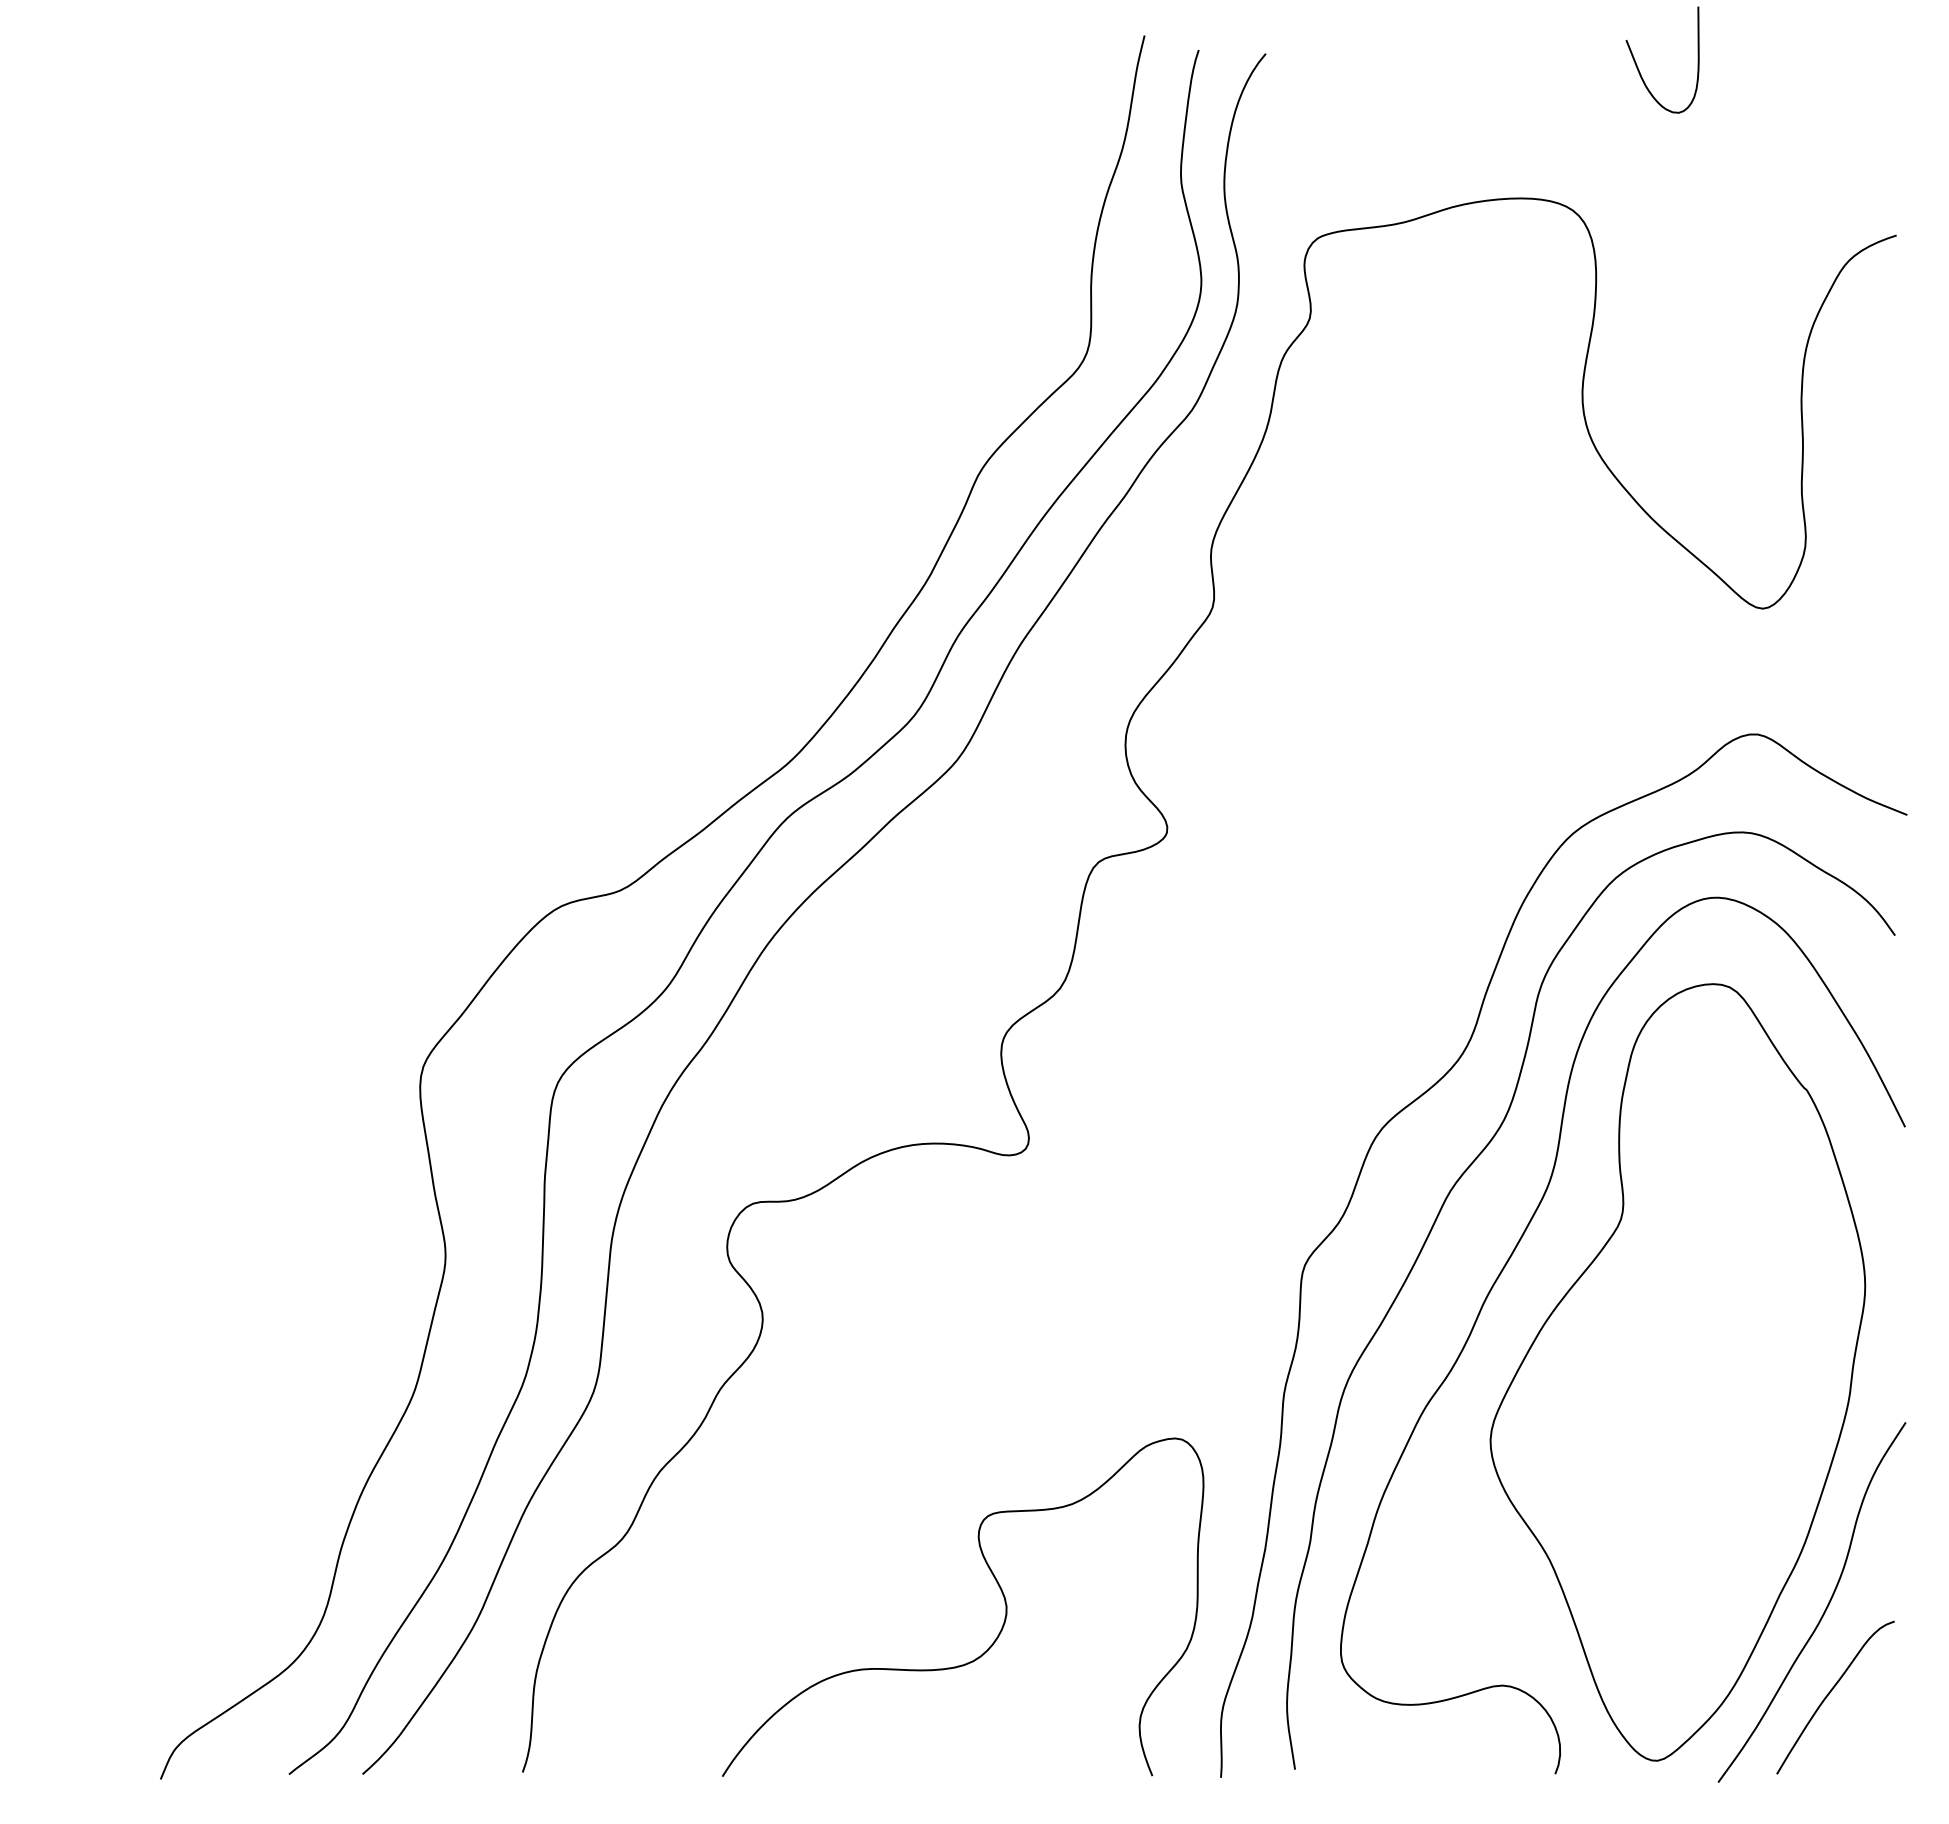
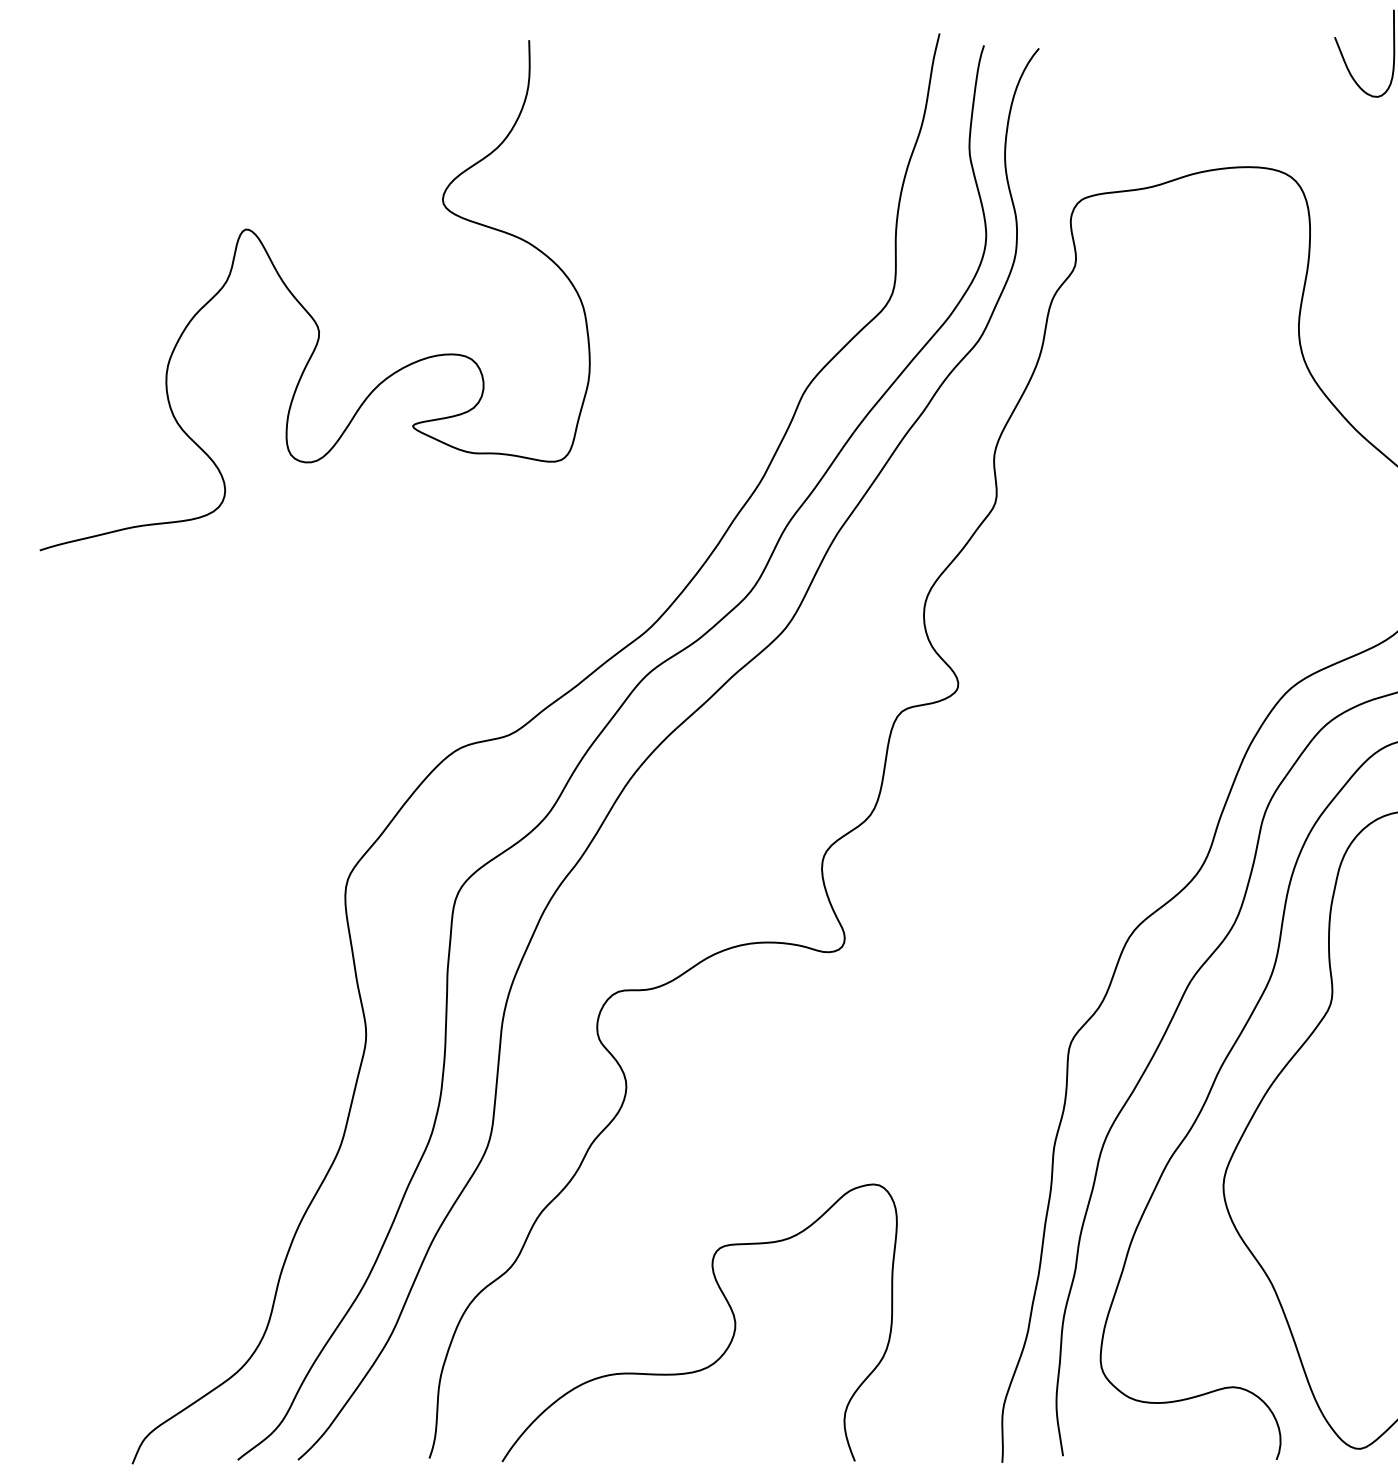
curve: (369, 368) -> (303, 306), added
curve: (999, 1588) -> (729, 1307), moved

